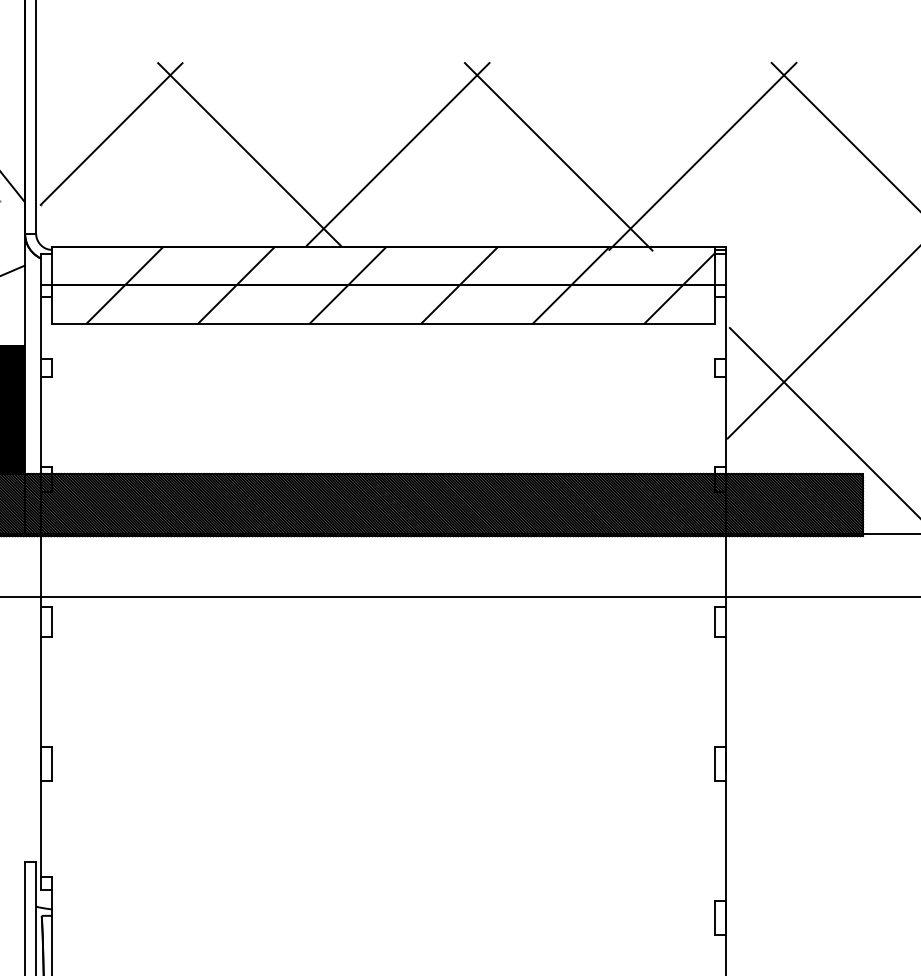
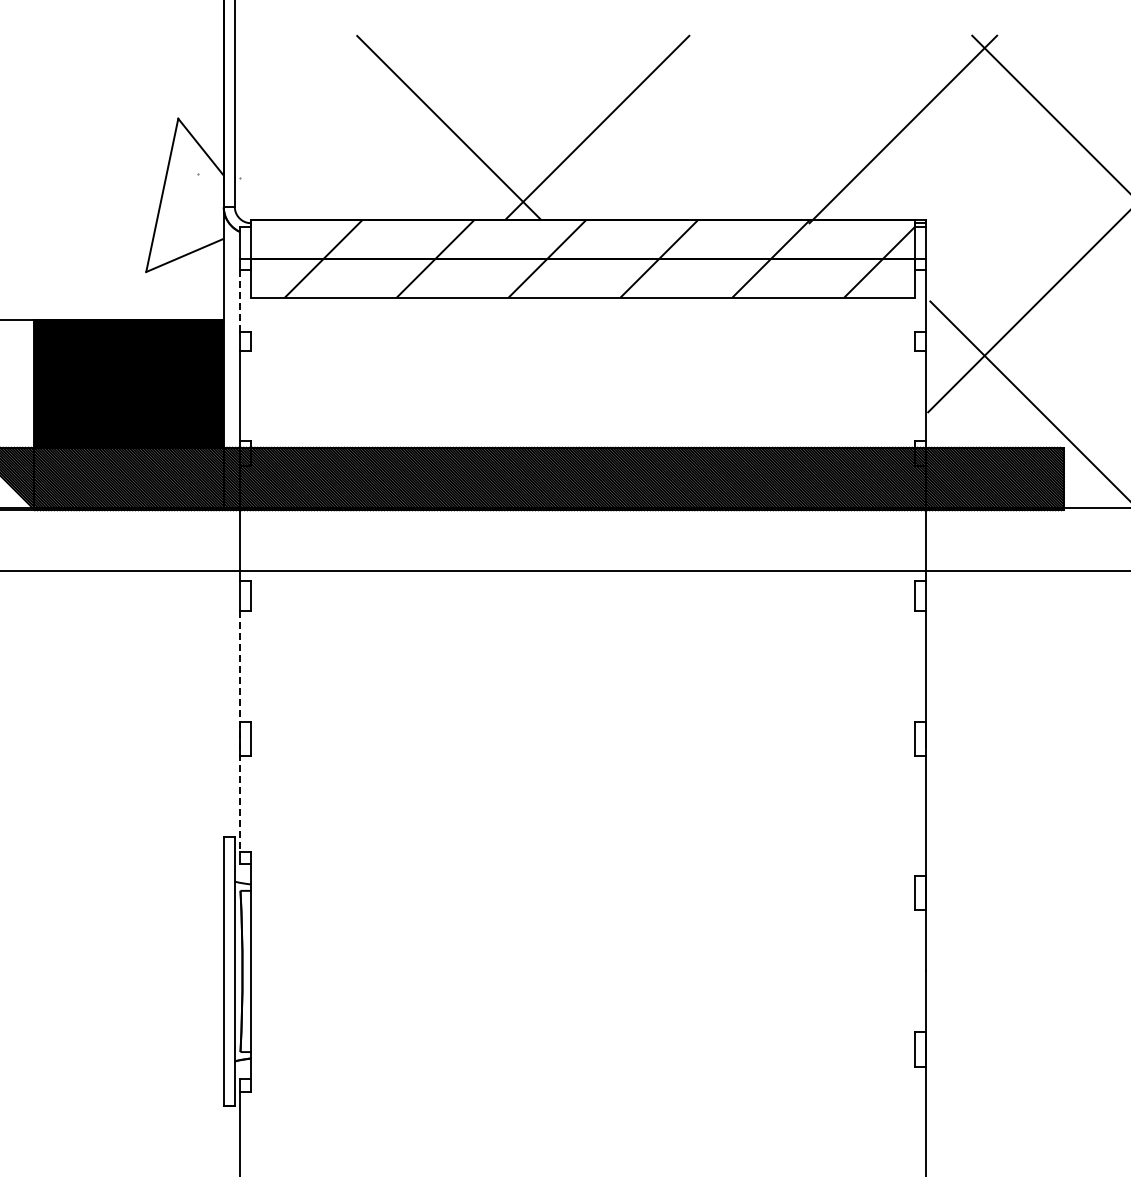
line: (111, 133) -> (310, 106), removed
line: (558, 156) -> (758, 129), removed
line: (40, 328) -> (239, 301), solid -> dashed
line: (40, 756) -> (239, 731), solid -> dashed

